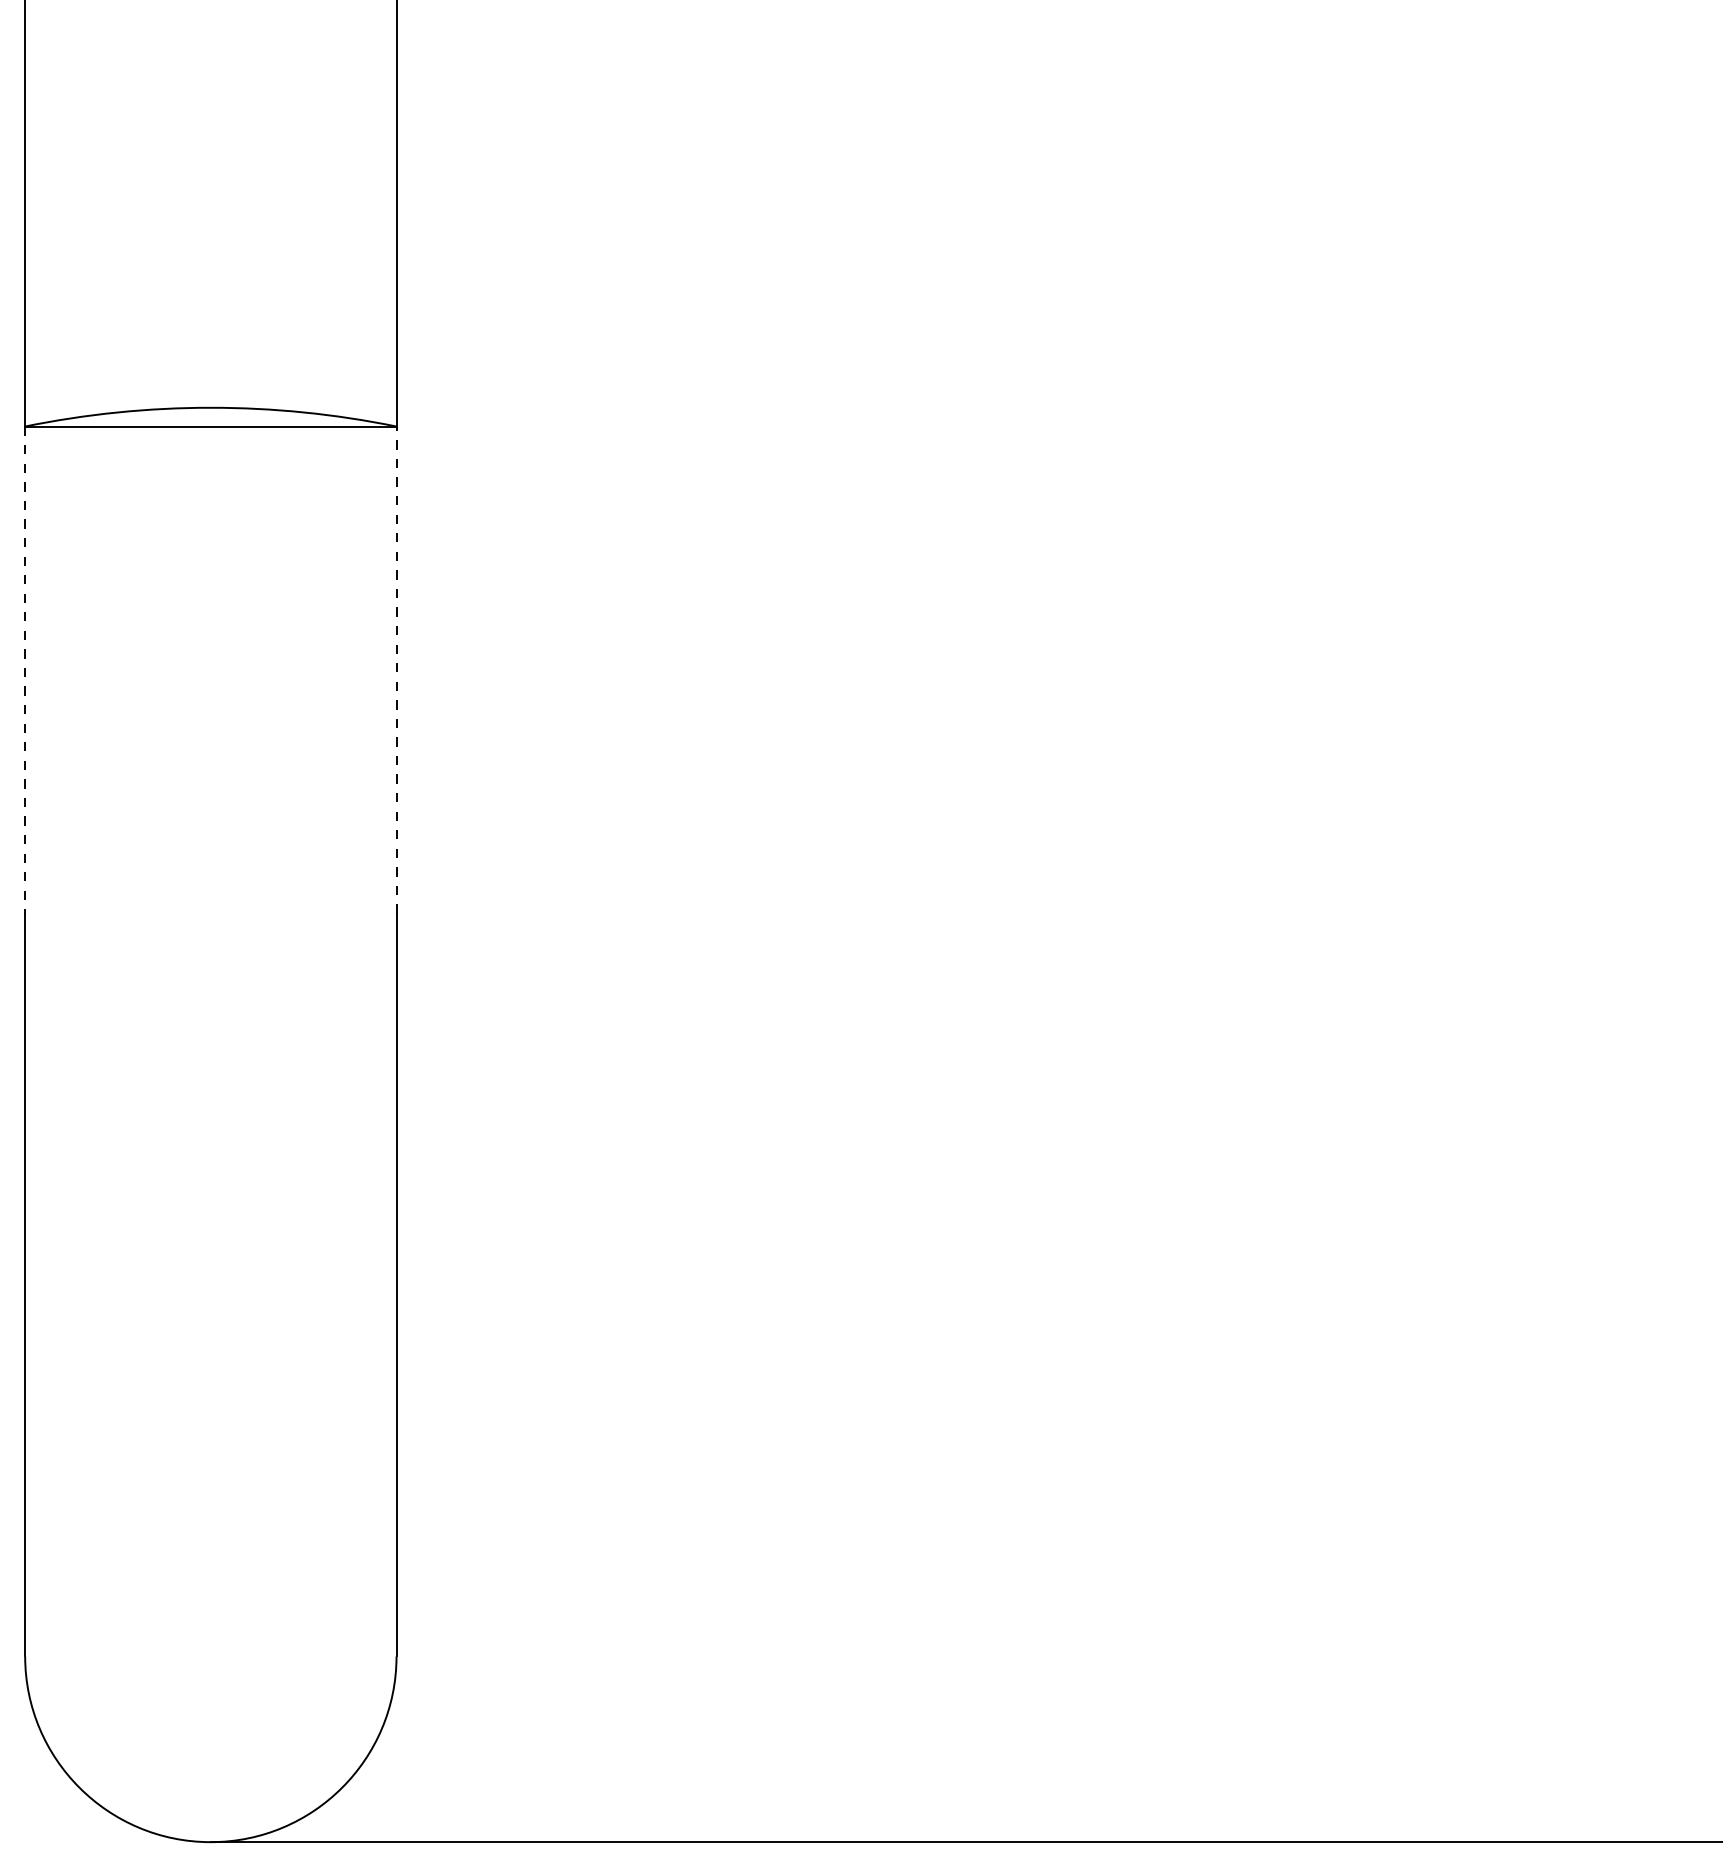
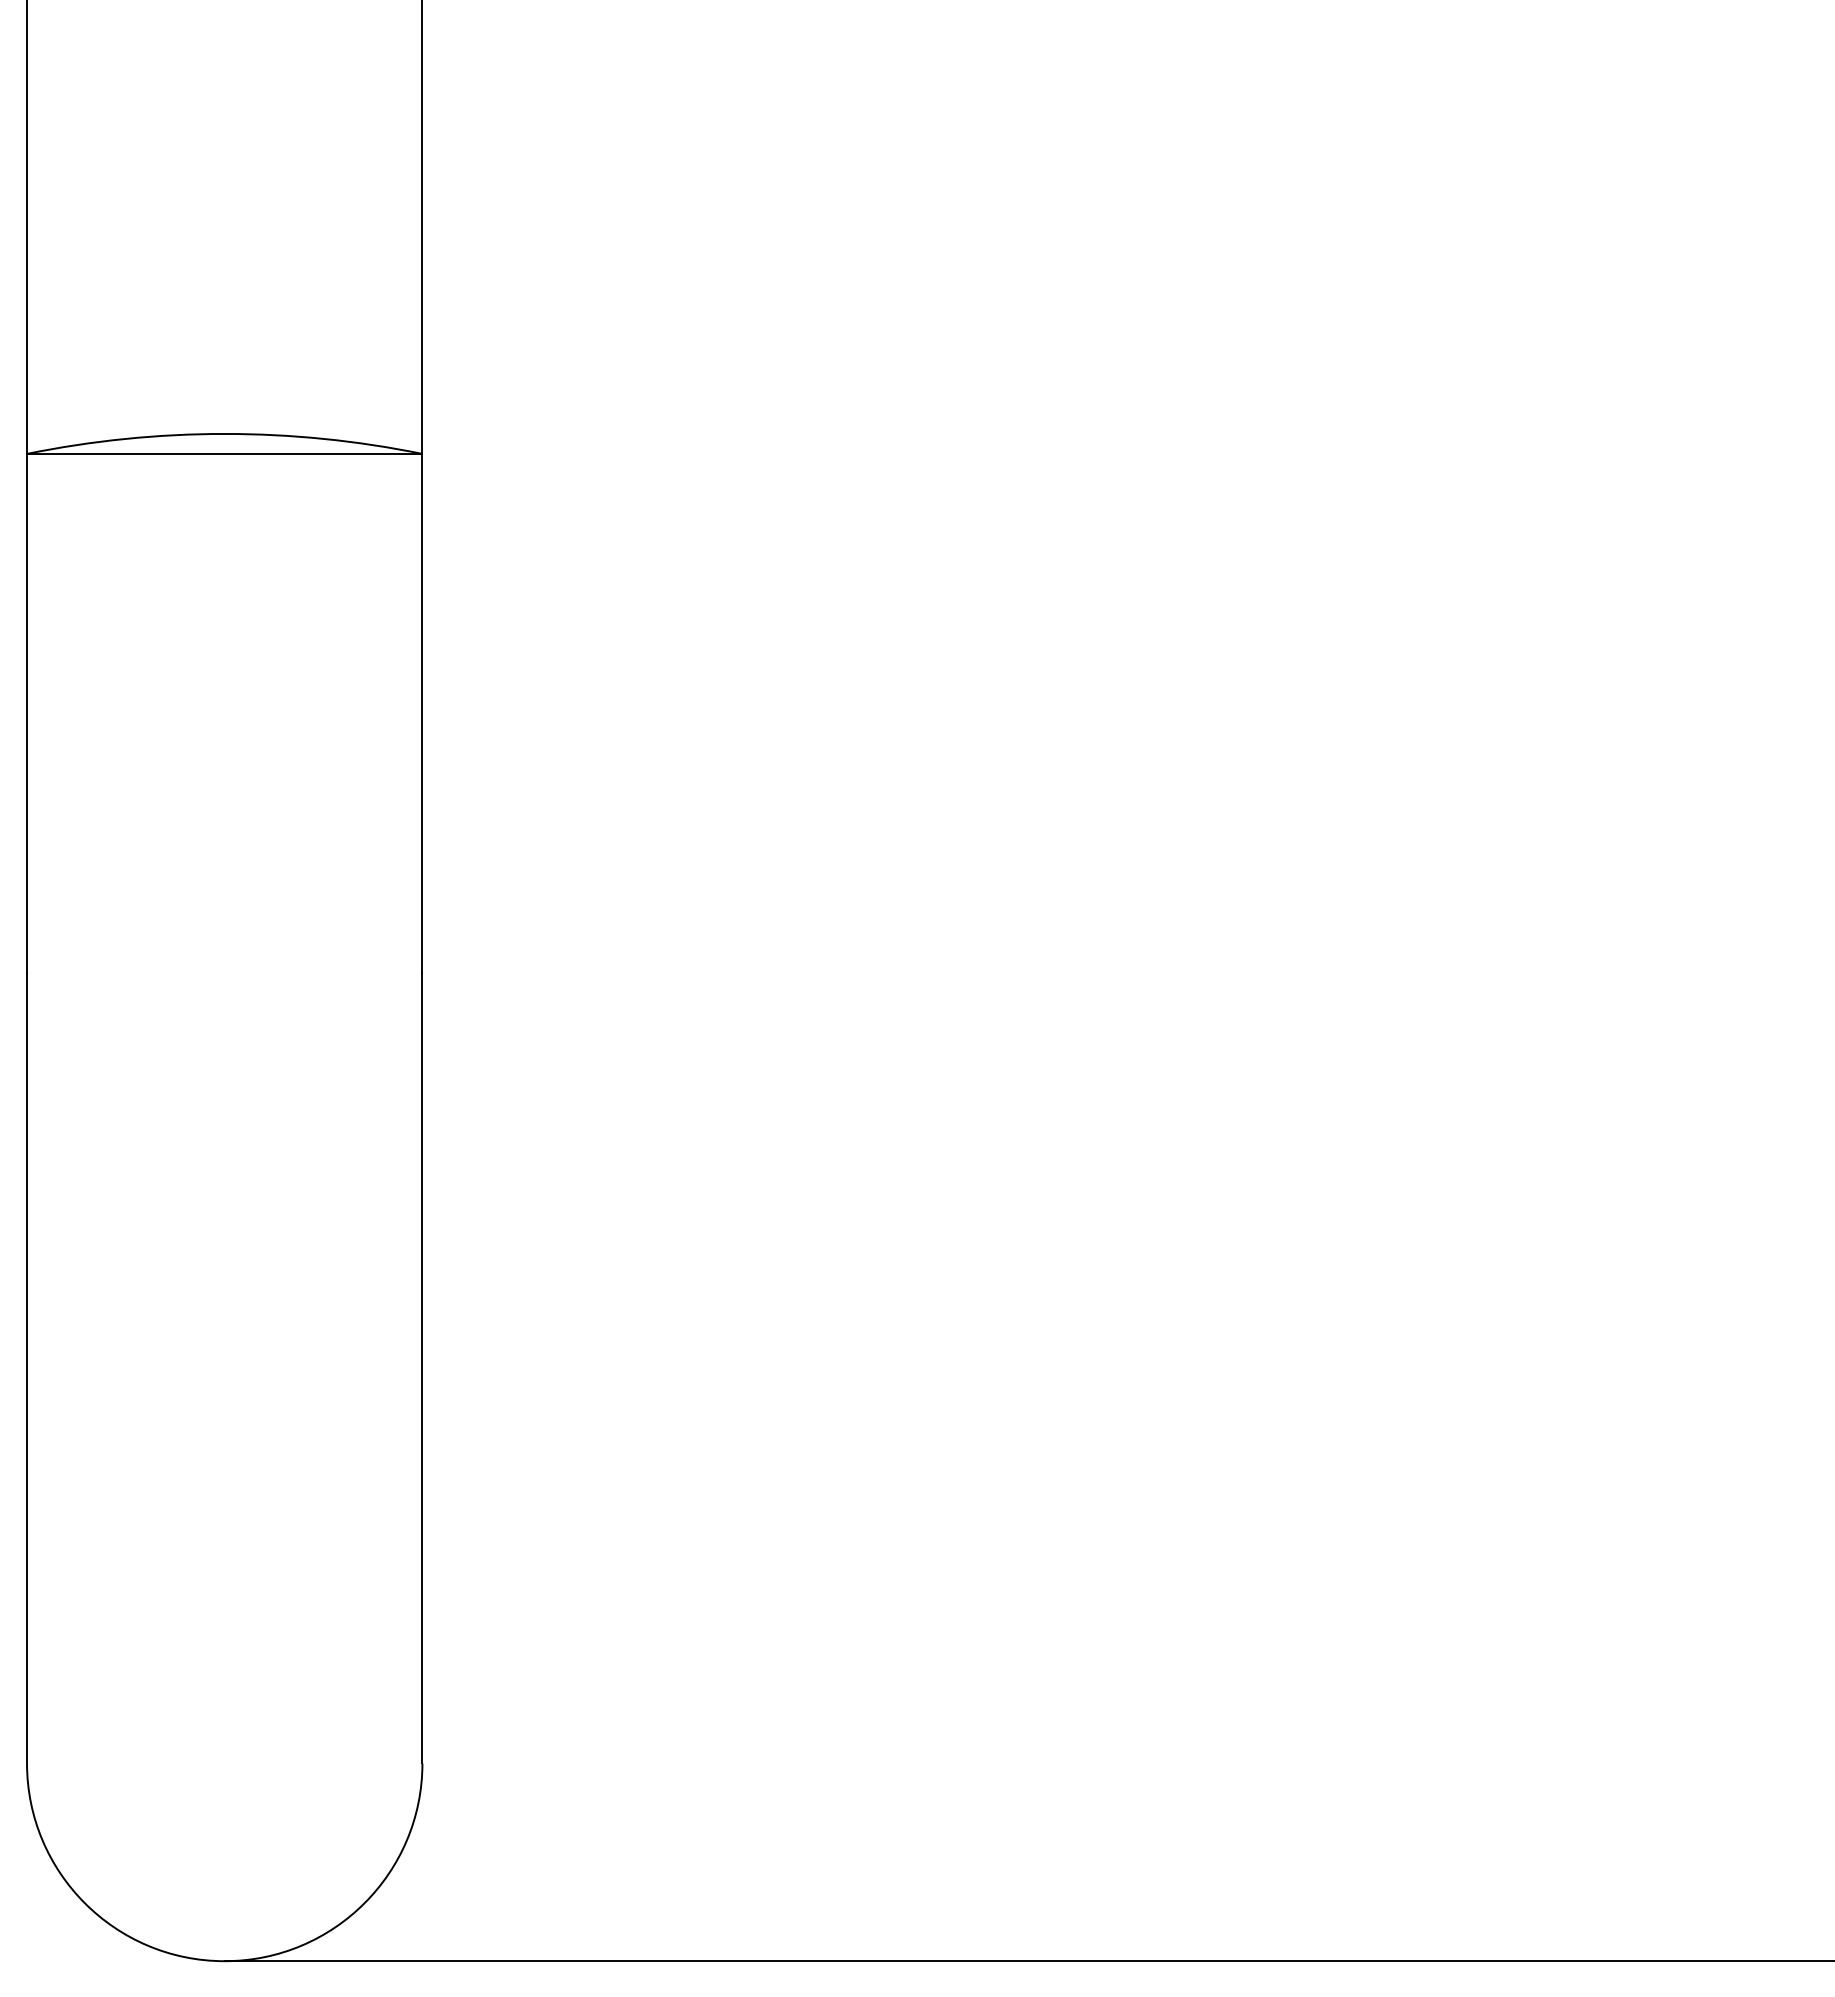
line: (396, 669) -> (422, 712), dashed -> solid
line: (25, 670) -> (27, 713), dashed -> solid

